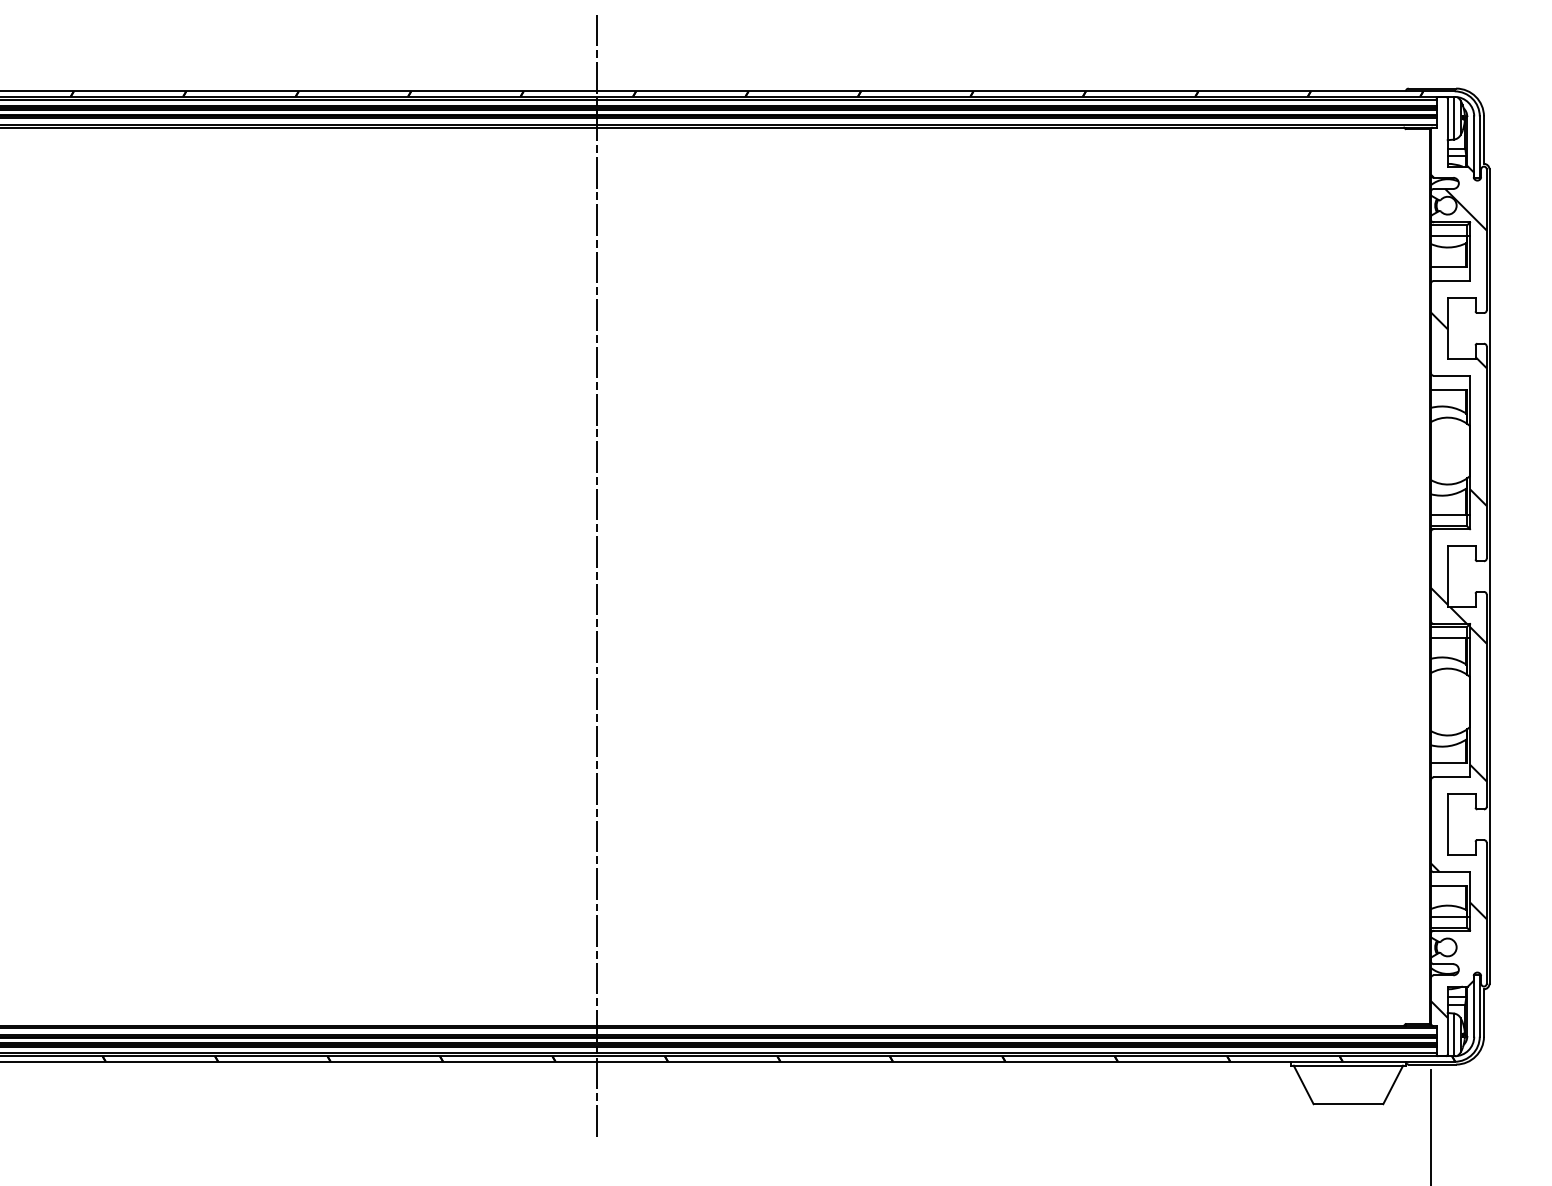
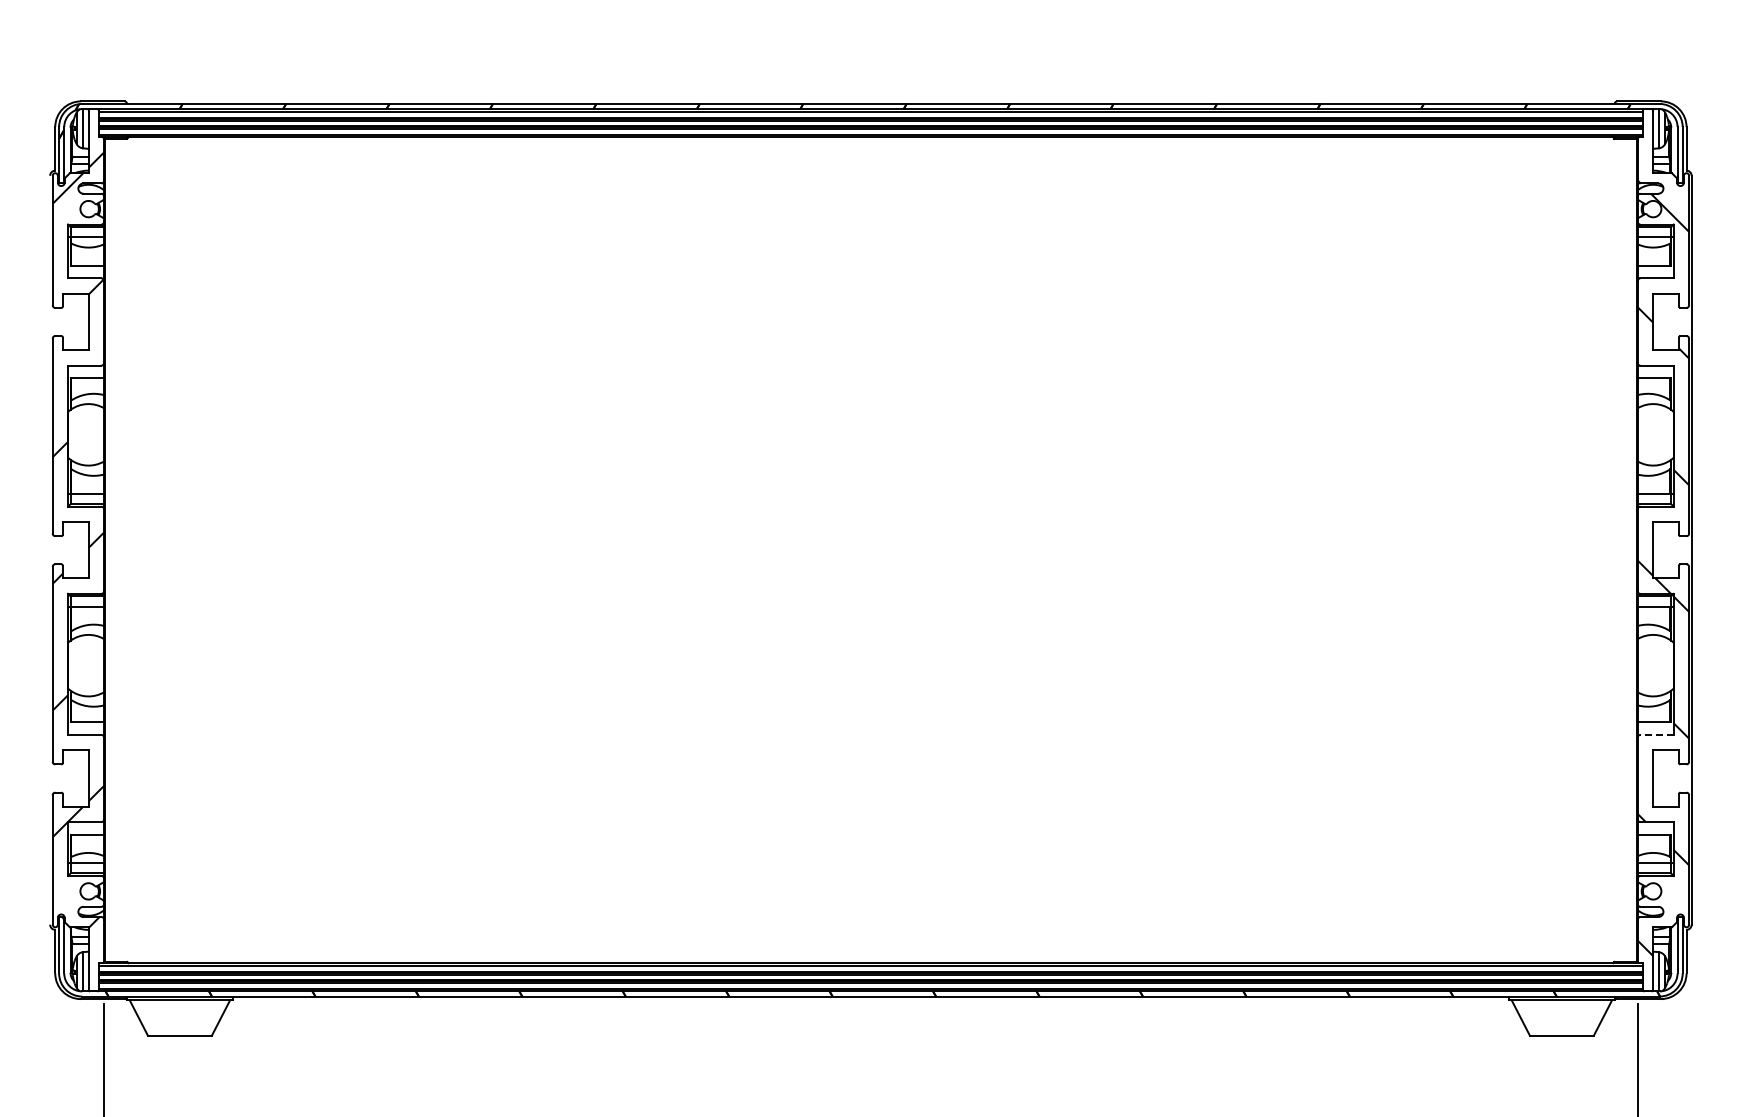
line: (596, 576) -> (870, 550), removed
line: (1452, 776) -> (1657, 734), solid -> dashed

